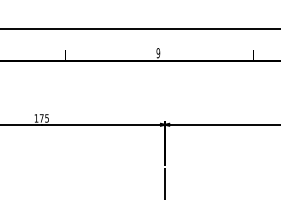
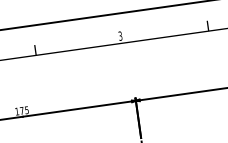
text: (158, 52) -> (120, 35), 9 -> 3

